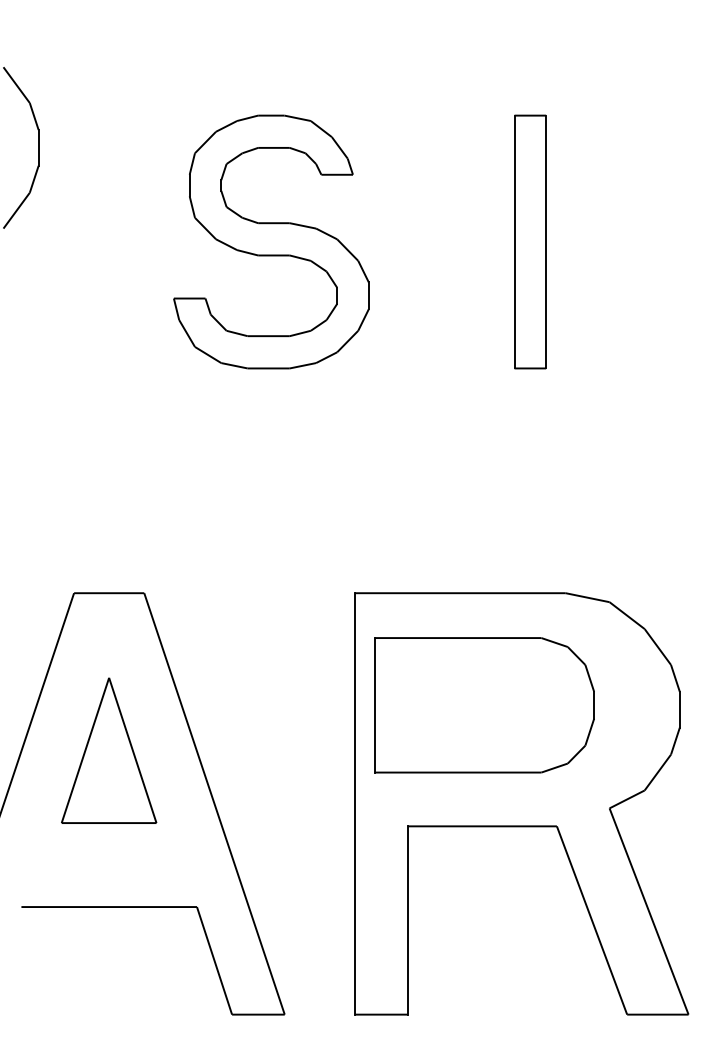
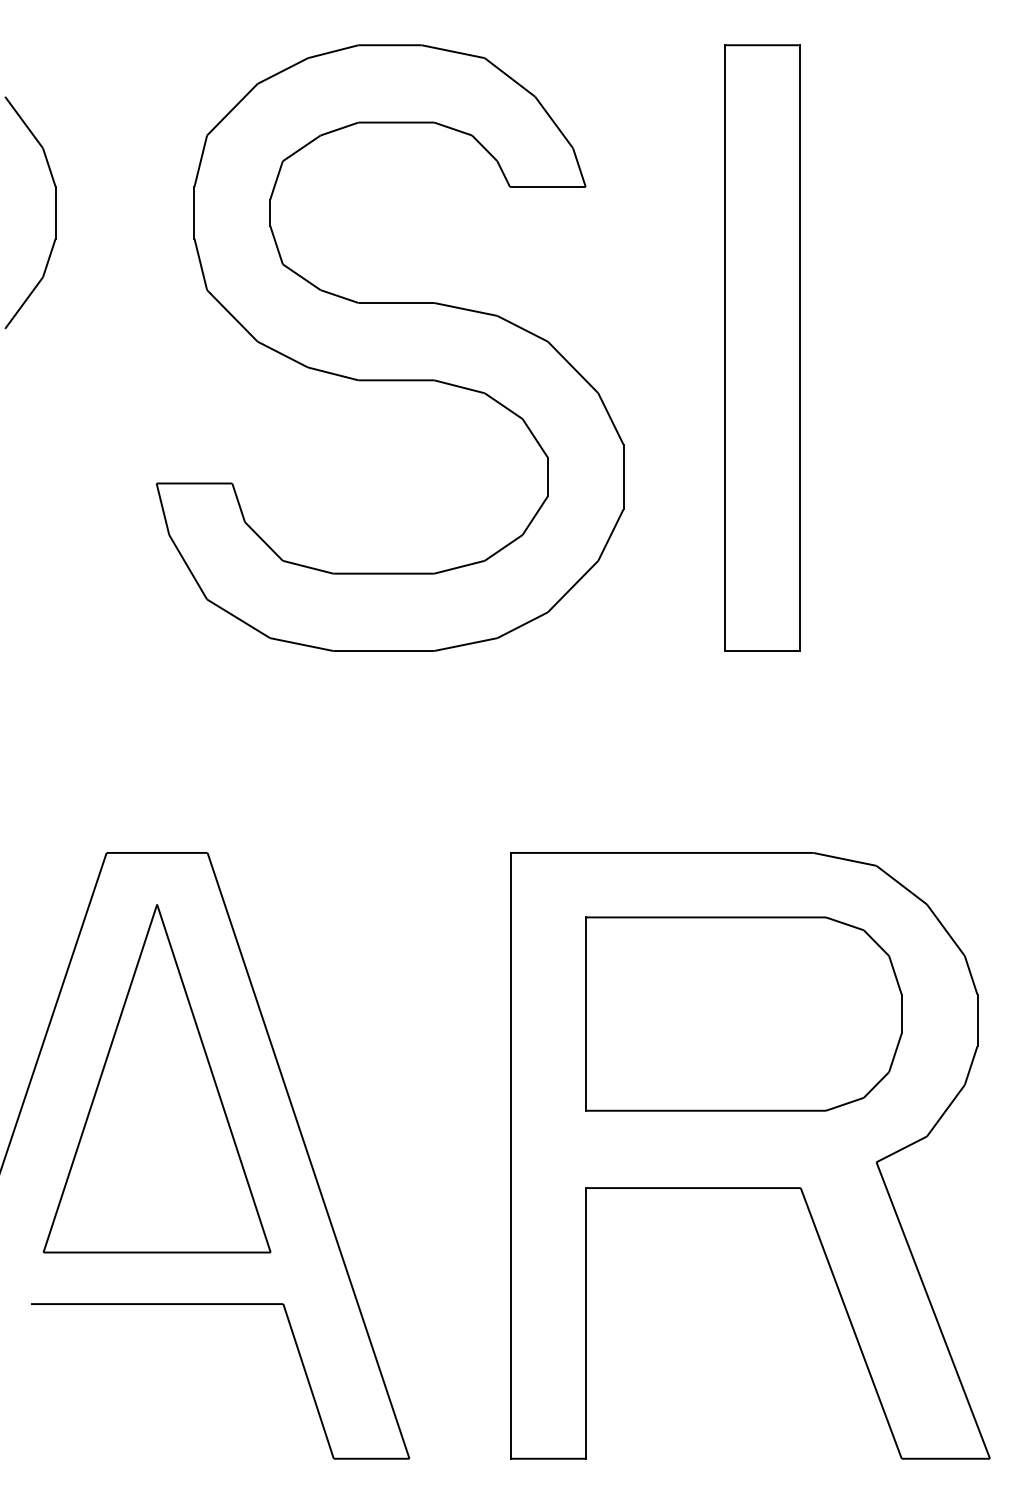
part: (271, 241) -> (390, 347), size x1.67
part: (530, 241) -> (762, 347), size x1.67
part: (484, 705) -> (744, 1014), moved
part: (108, 750) -> (156, 1079), size x1.67

